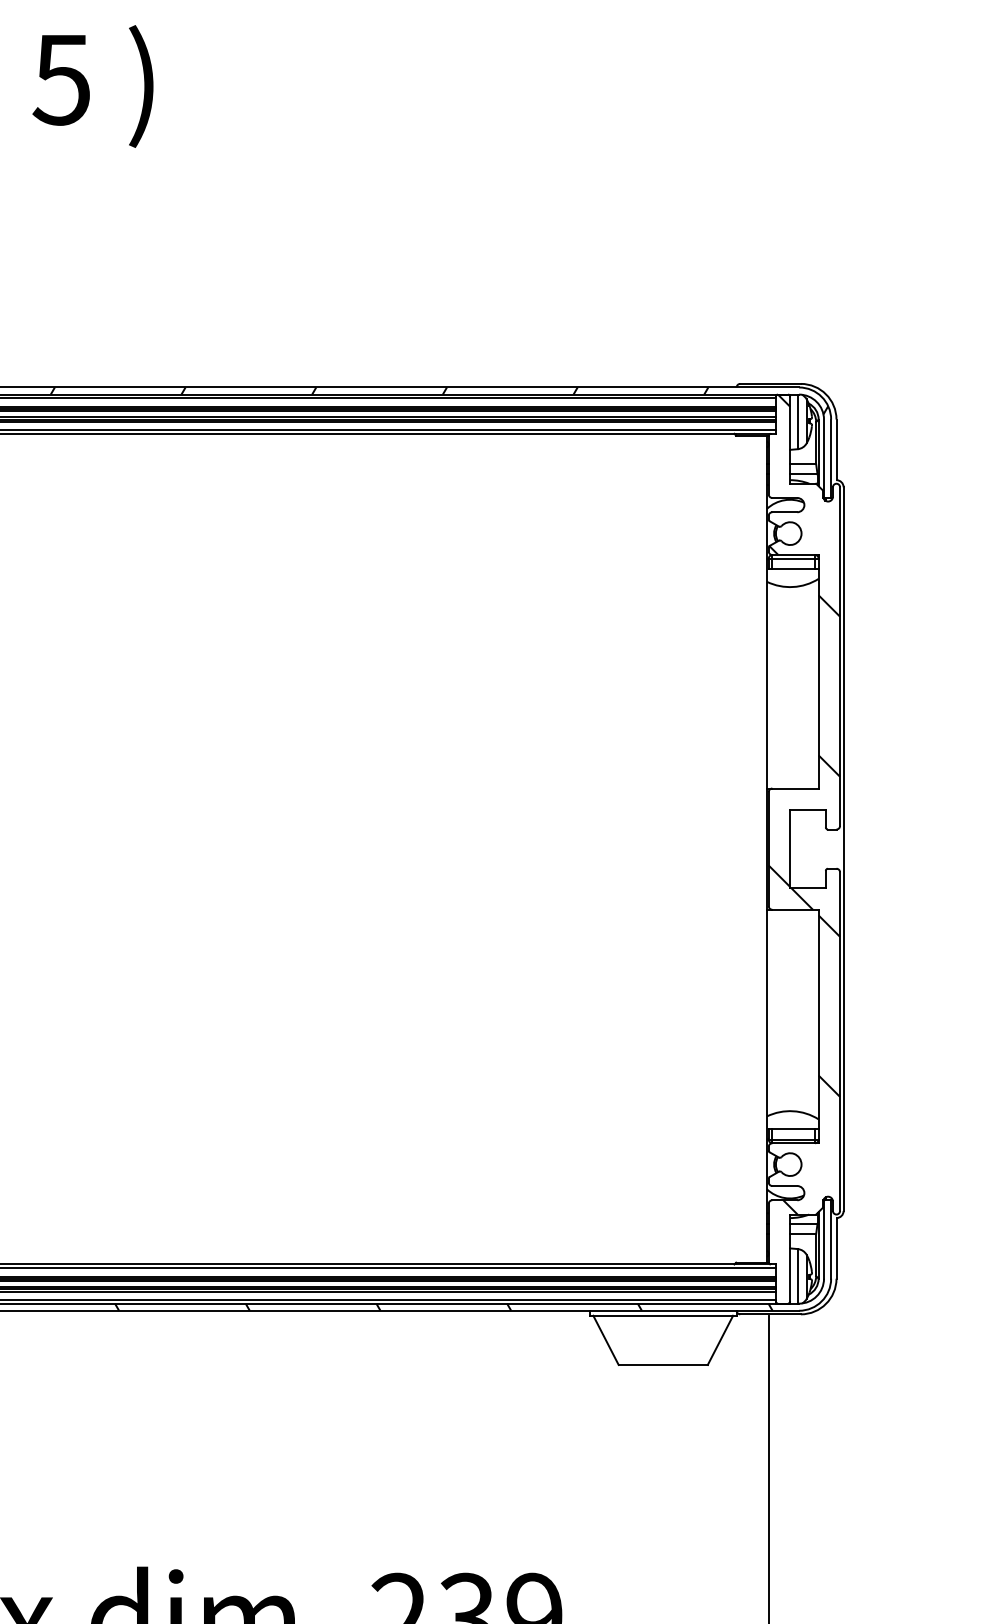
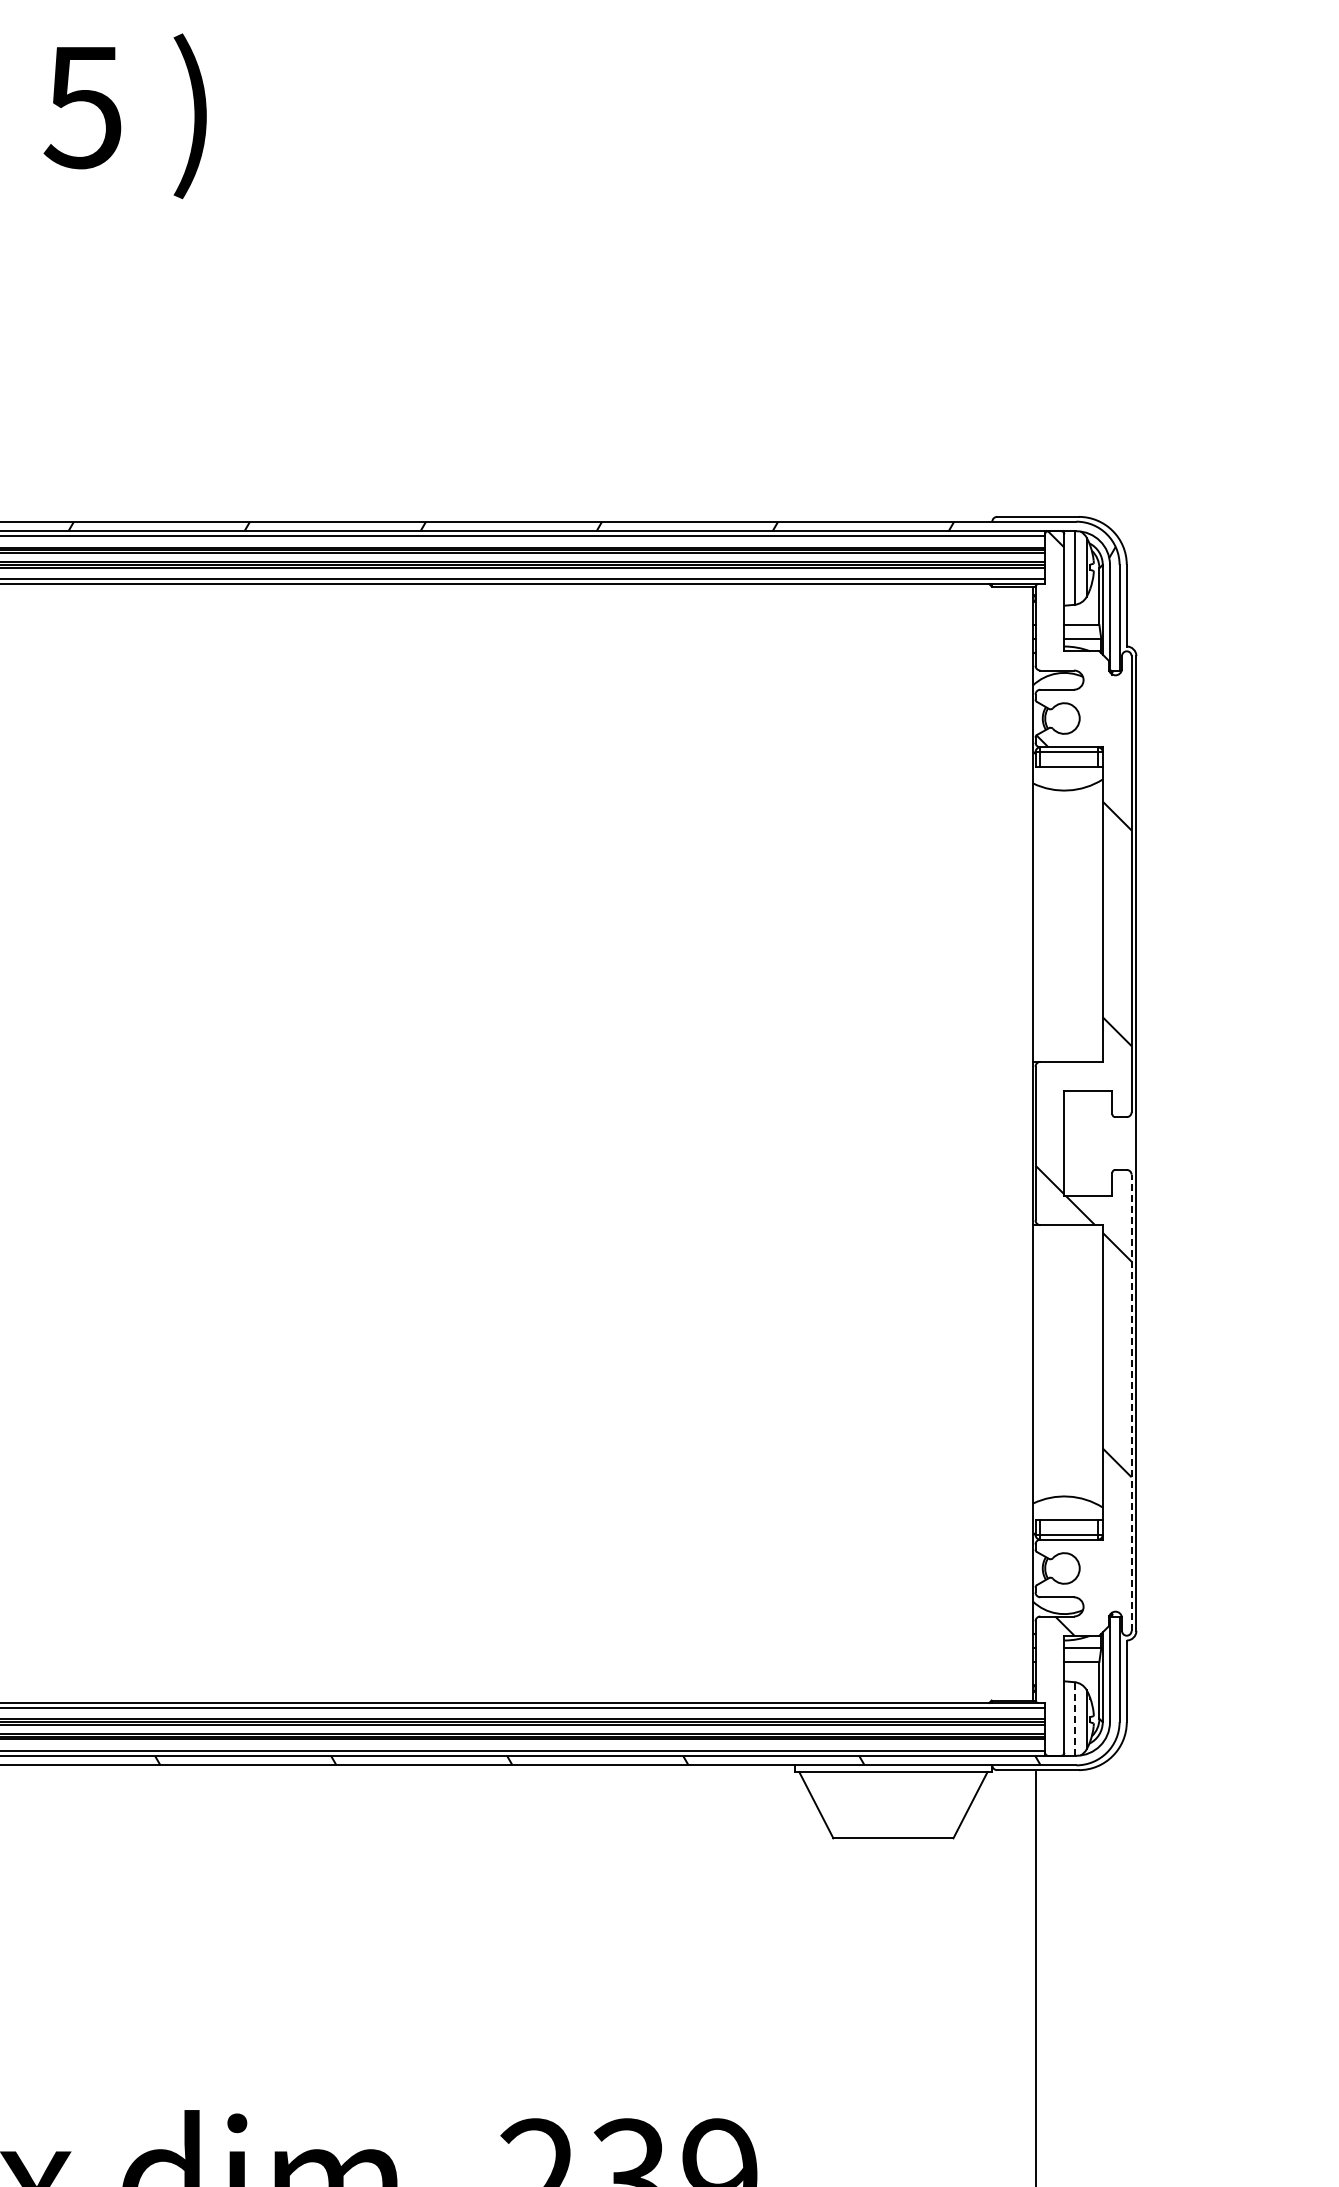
line: (839, 1041) -> (1131, 1402), solid -> dashed
line: (797, 1276) -> (1074, 1718), solid -> dashed

